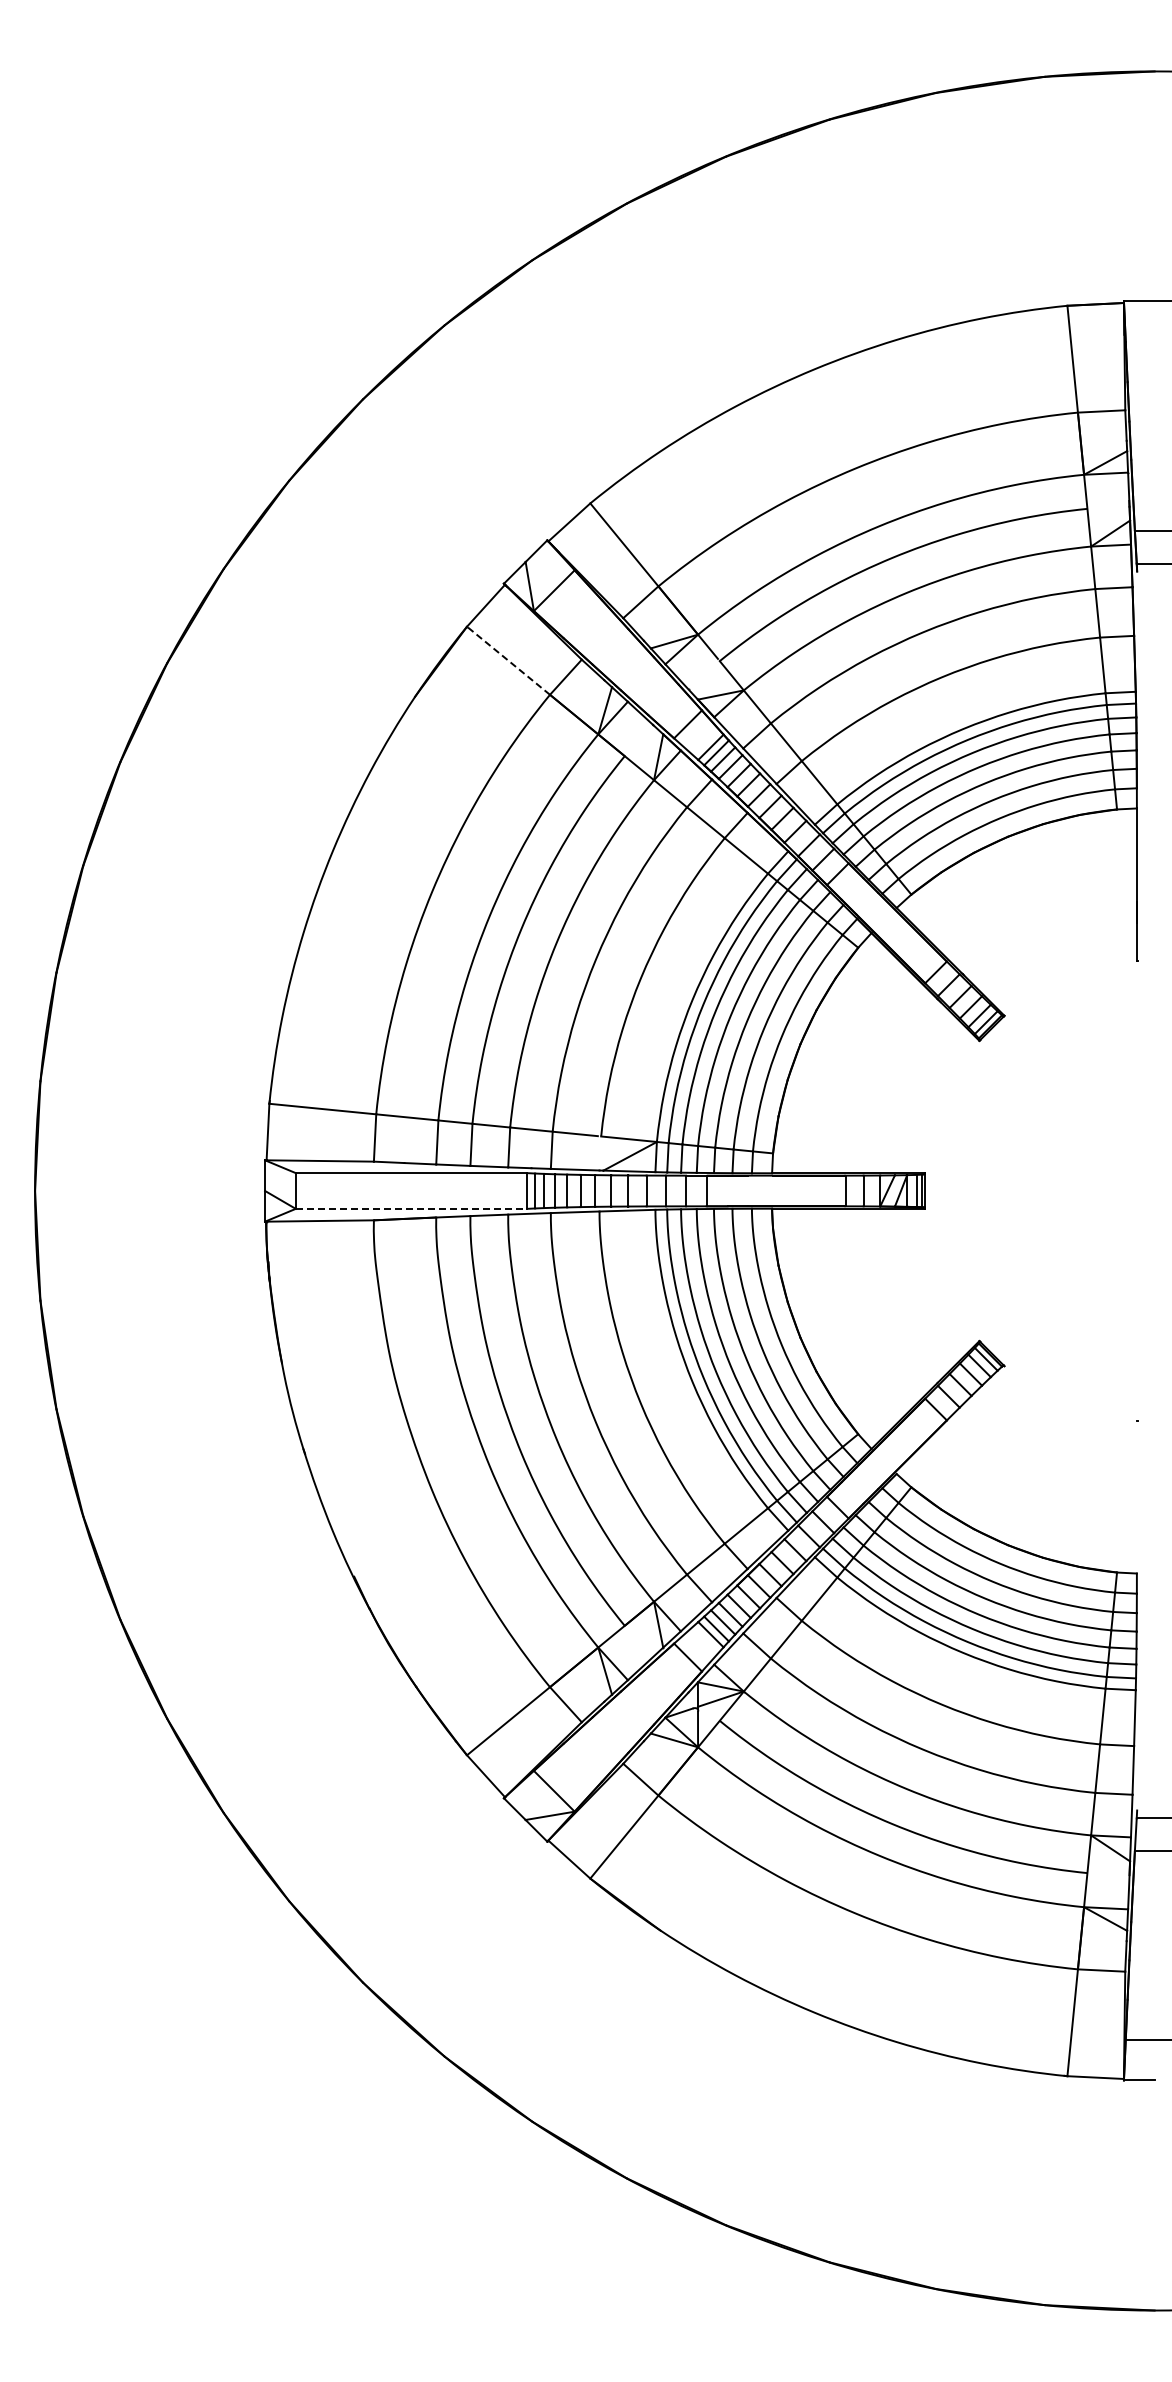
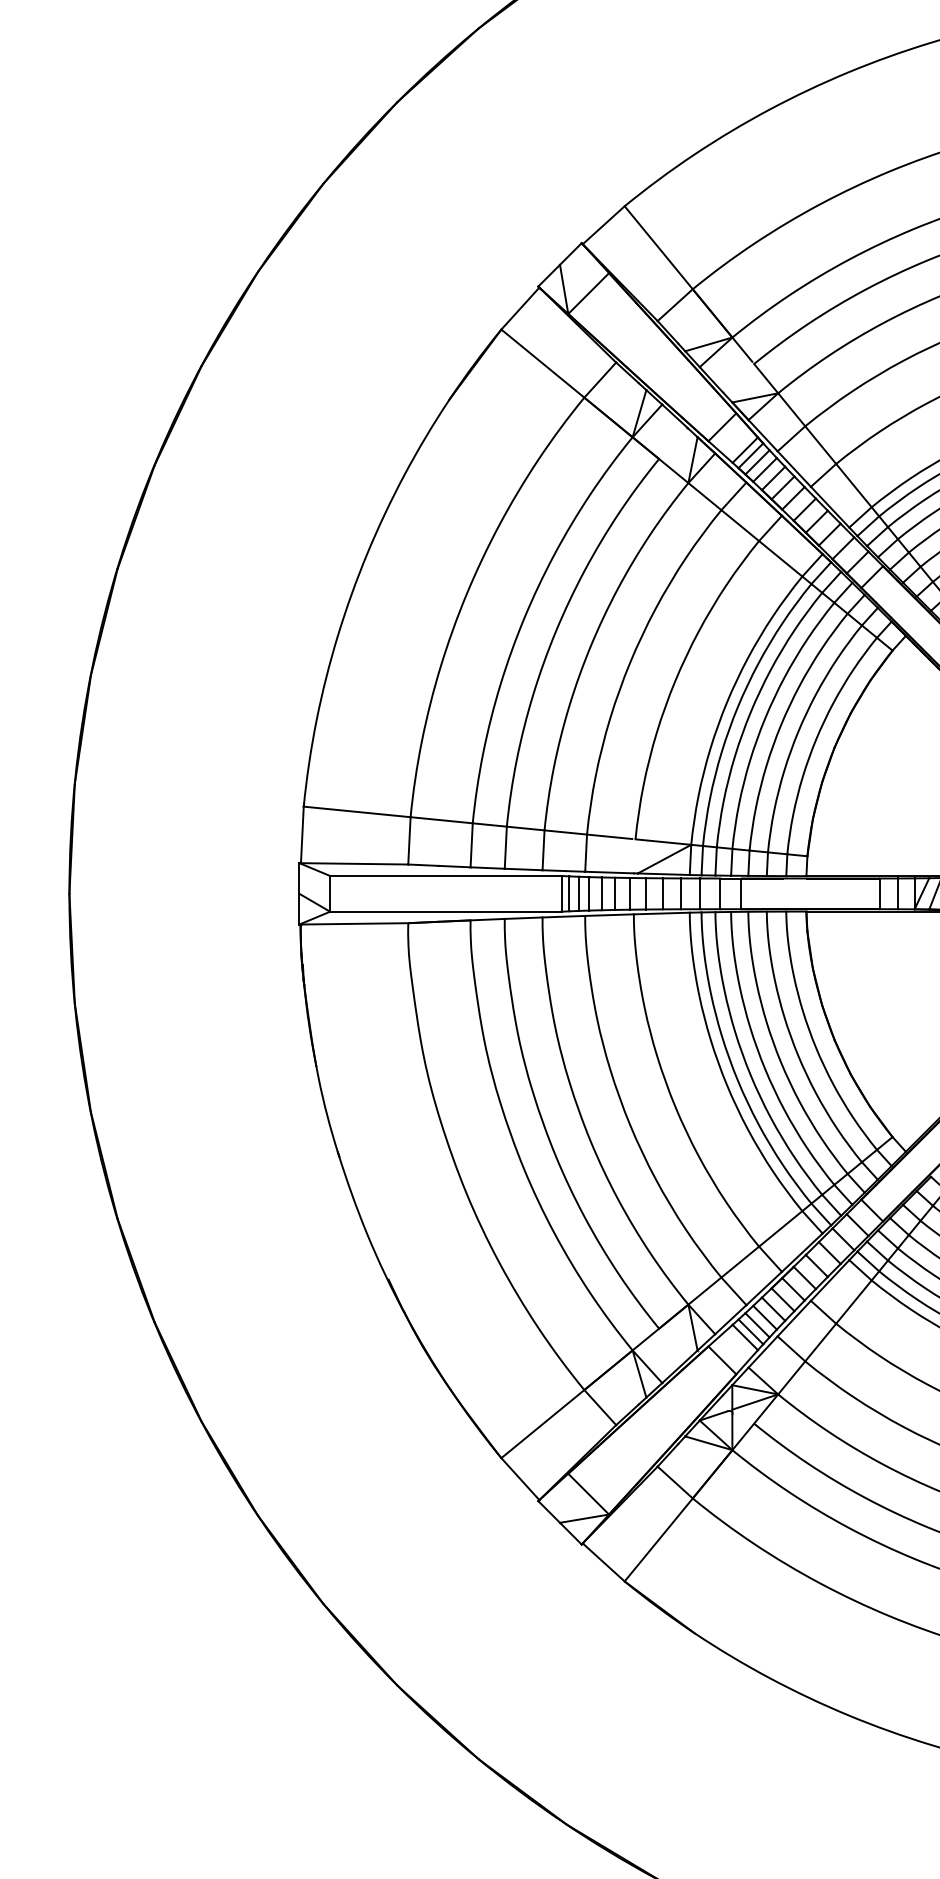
line: (508, 660) -> (542, 363), dashed -> solid
line: (411, 1208) -> (445, 911), dashed -> solid

